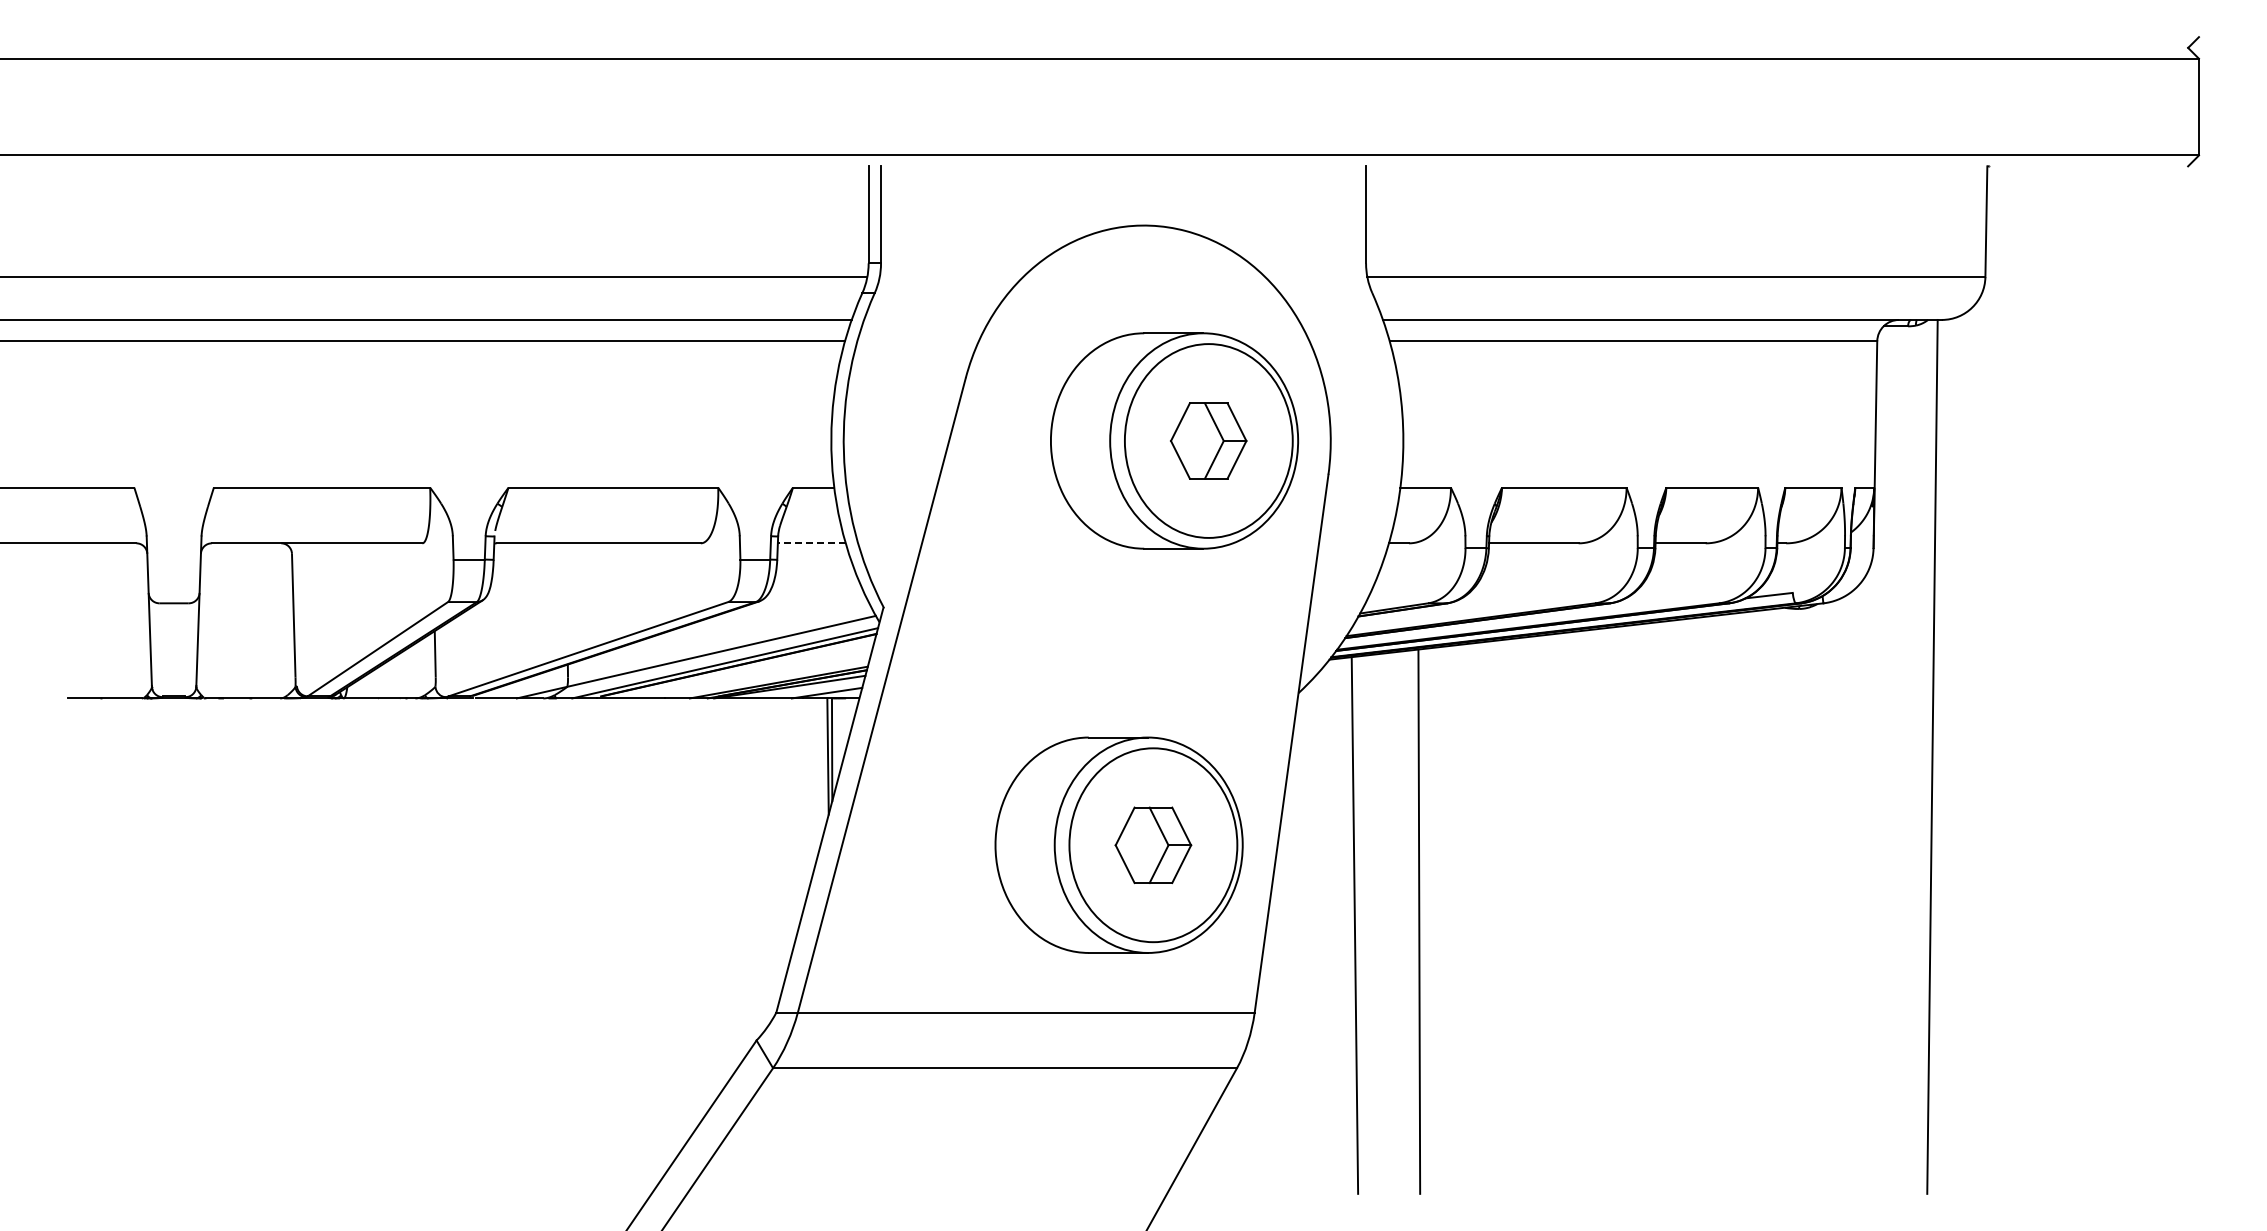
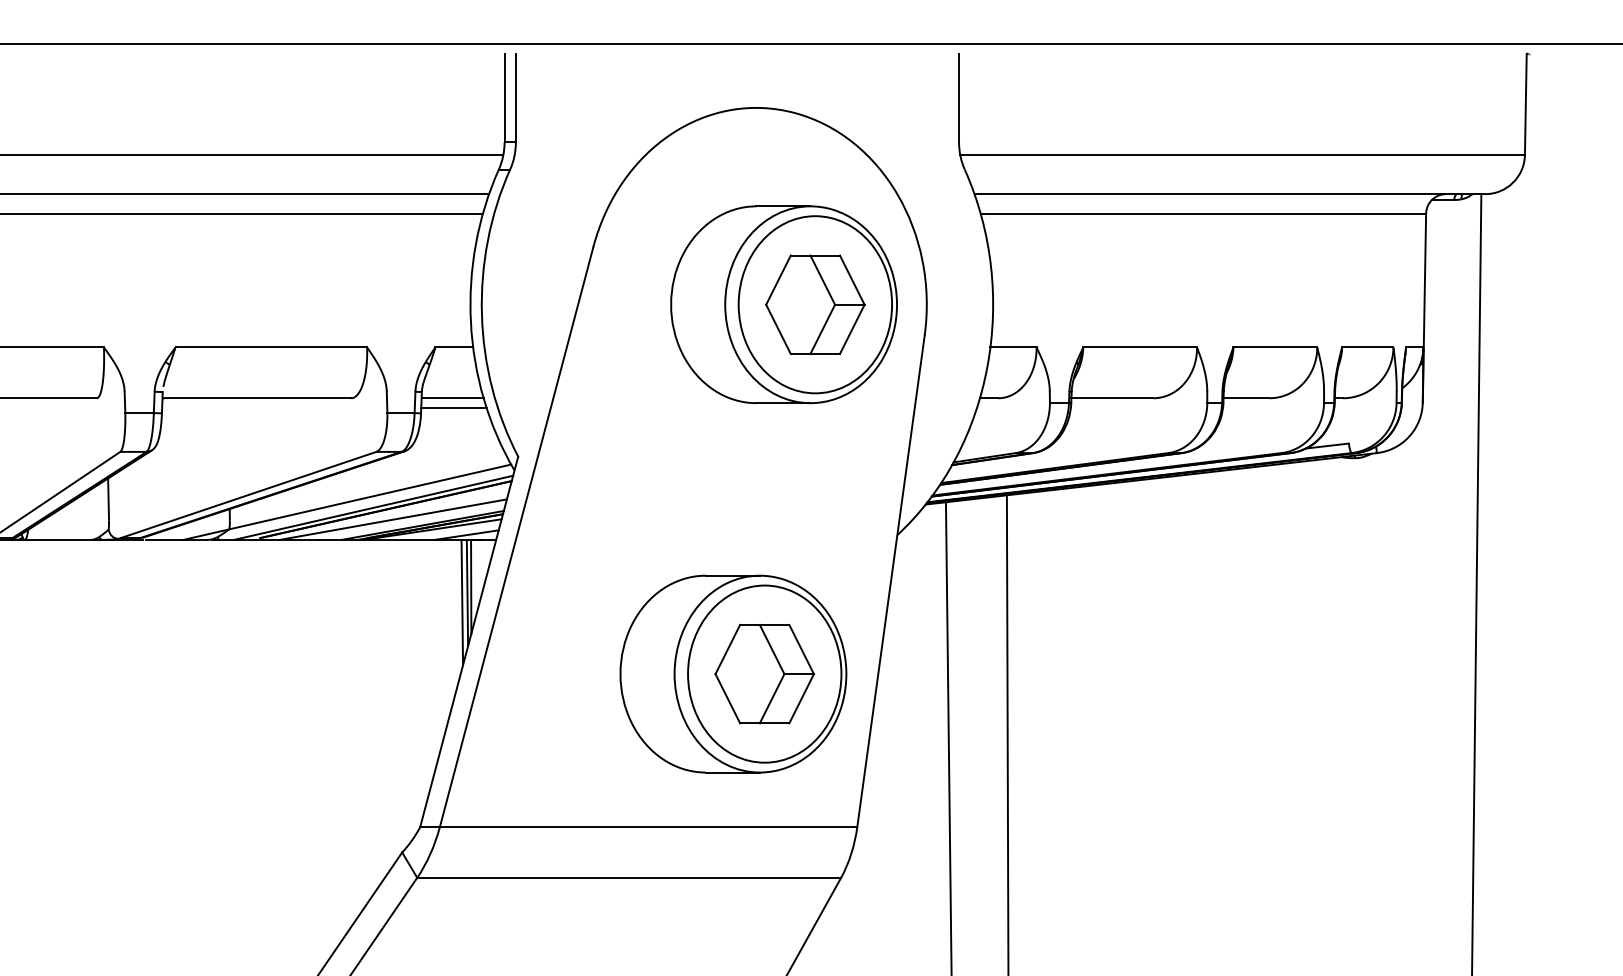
part: (1208, 440) -> (815, 304), size x1.43
line: (811, 543) -> (452, 398), dashed -> solid
line: (812, 553) -> (453, 407), added
line: (746, 676) -> (392, 519), added
line: (822, 766) -> (462, 602), added
part: (1153, 845) -> (764, 674), size x1.43

